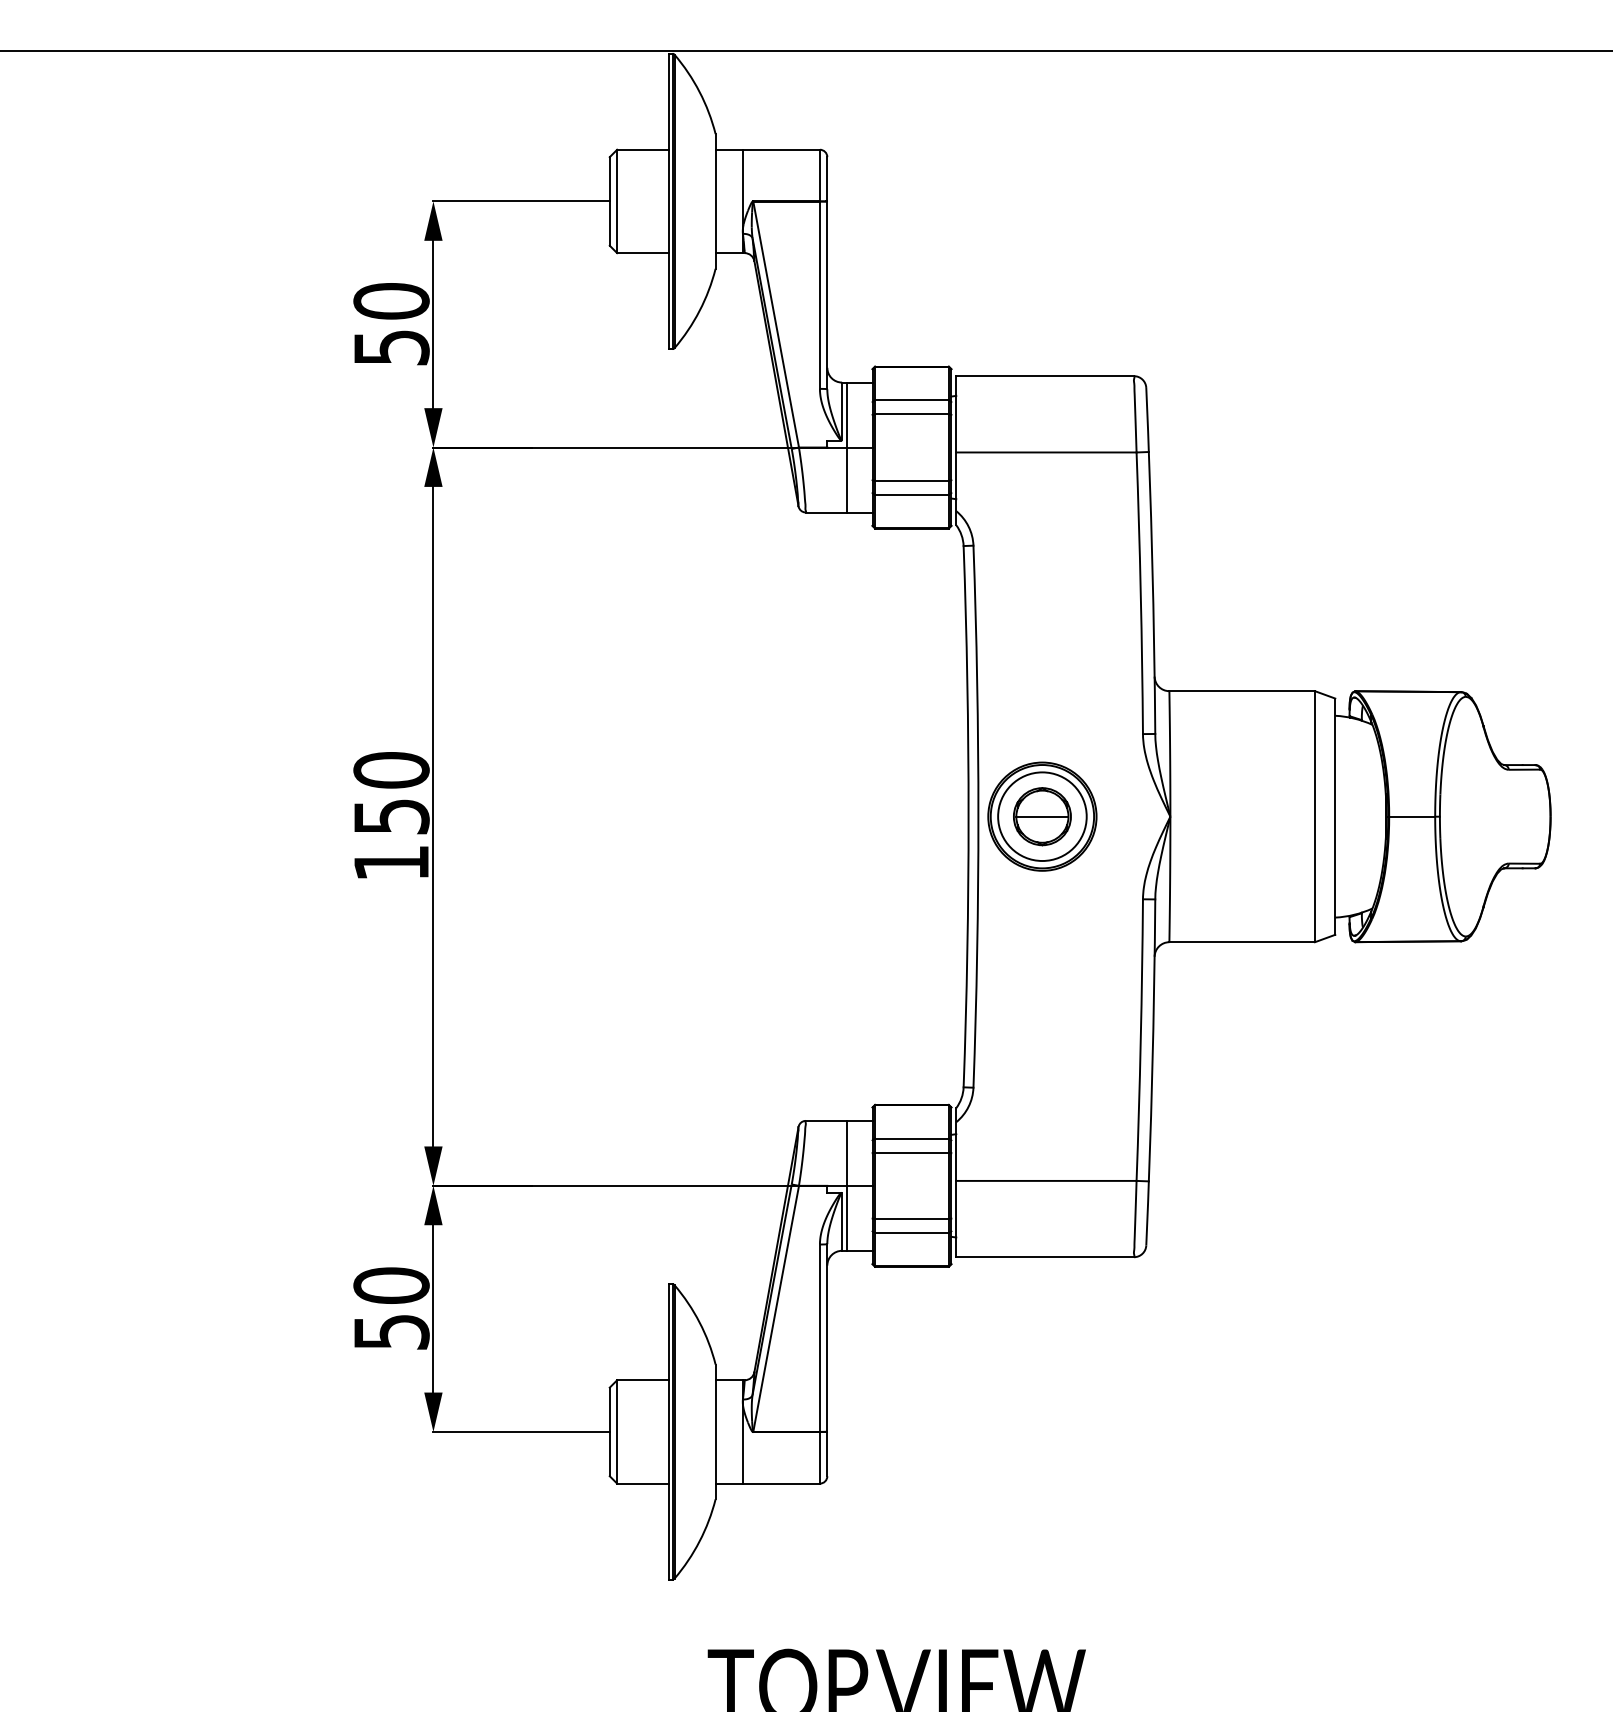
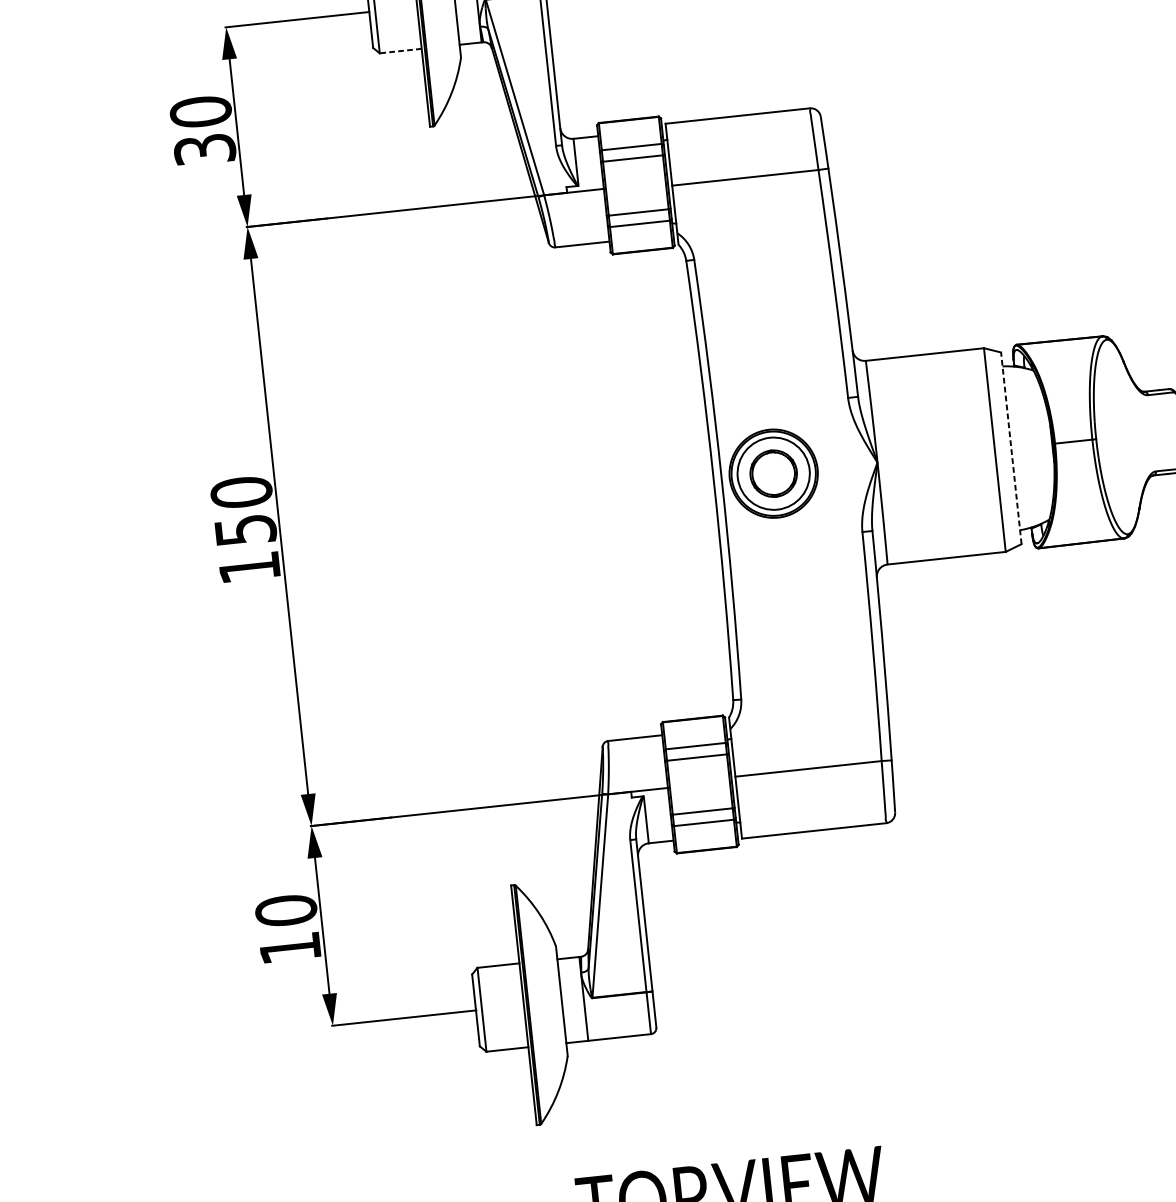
line: (643, 253) -> (401, 51), solid -> dashed
text: (391, 347) -> (204, 149), 50 -> 30
line: (847, 447) -> (583, 191), removed
line: (1042, 816) -> (773, 473), removed
line: (1335, 816) -> (1011, 448), solid -> dashed
line: (847, 1185) -> (647, 789), removed
text: (391, 1332) -> (290, 948), 50 -> 10

